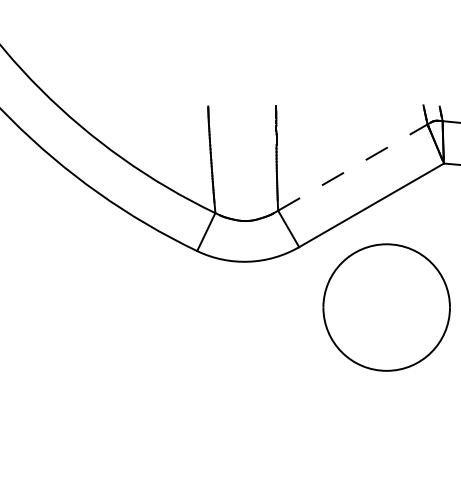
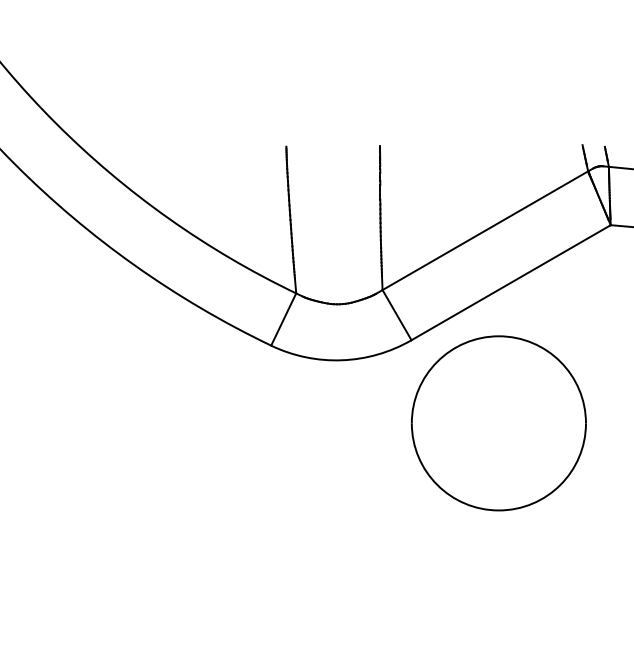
line: (353, 167) -> (486, 230), dashed -> solid
part: (386, 307) -> (498, 423), moved

